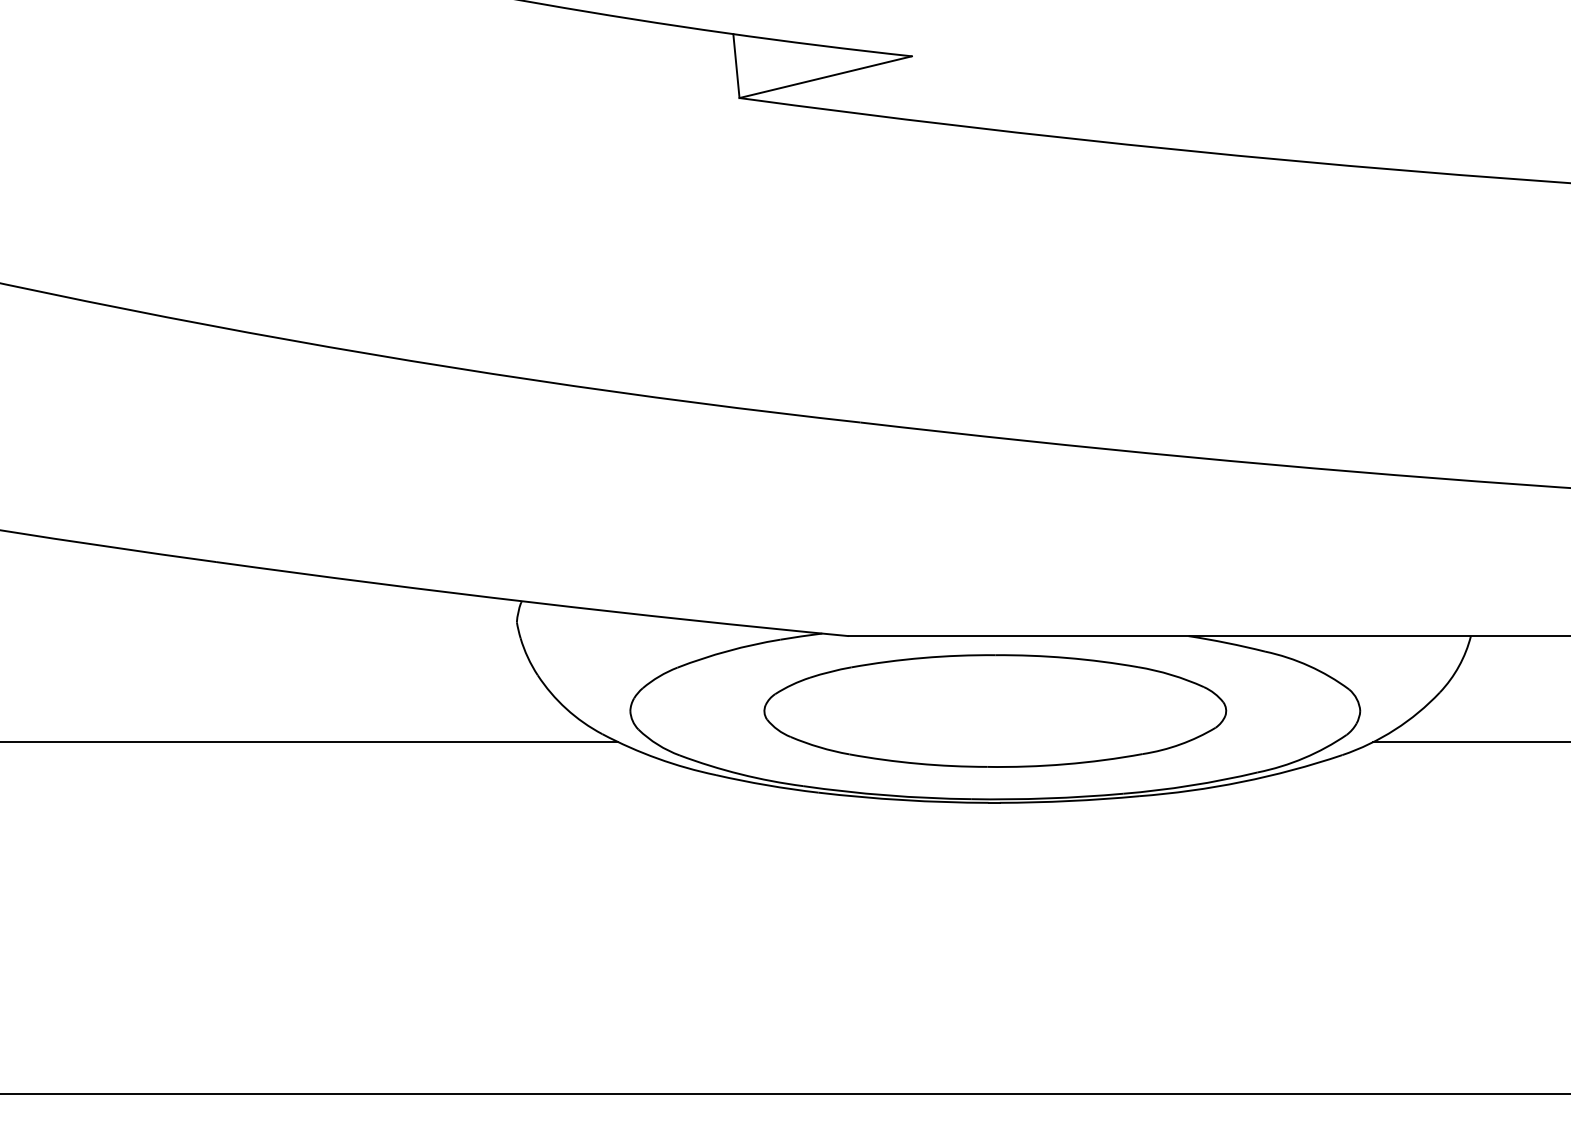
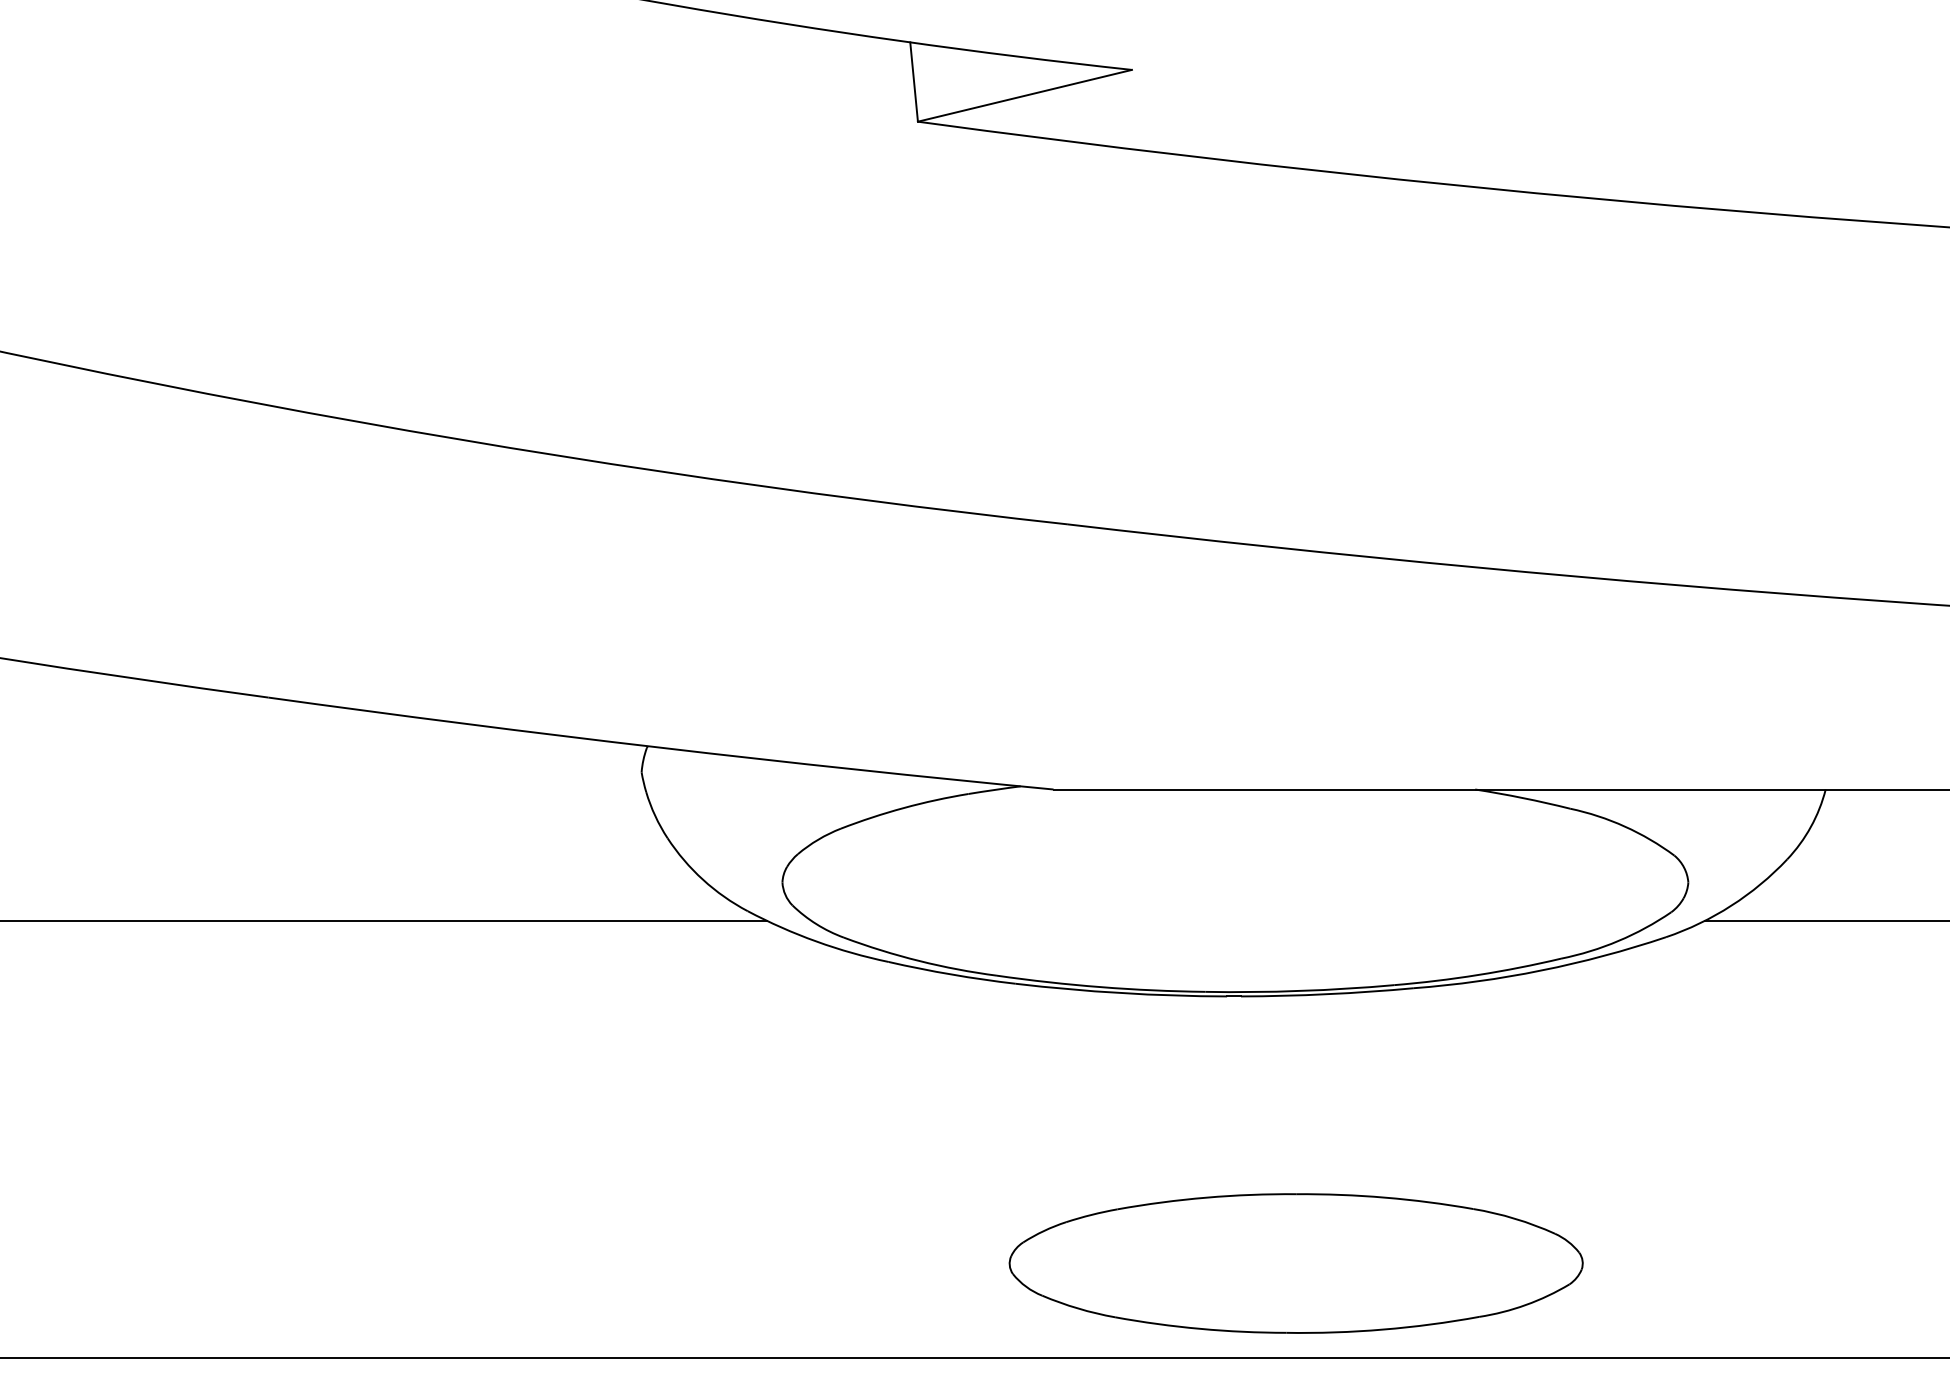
part: (995, 710) -> (1296, 1262), moved

